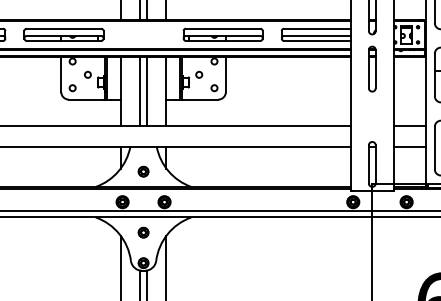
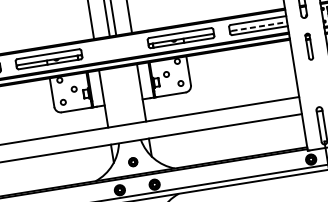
line: (318, 35) -> (260, 26), solid -> dashed
part: (372, 68) -> (309, 46), size x0.7
line: (139, 91) -> (119, 96), removed
line: (147, 91) -> (125, 95), removed

